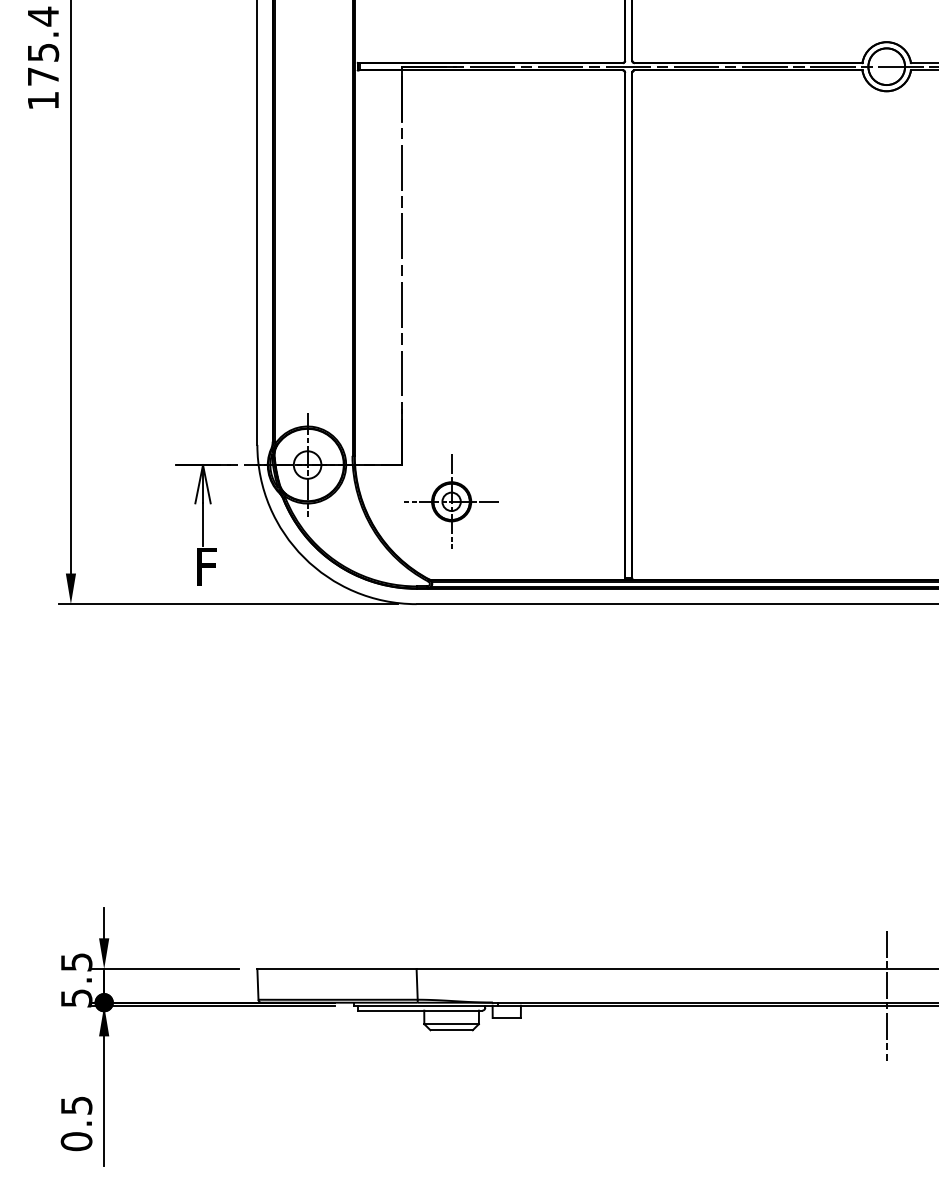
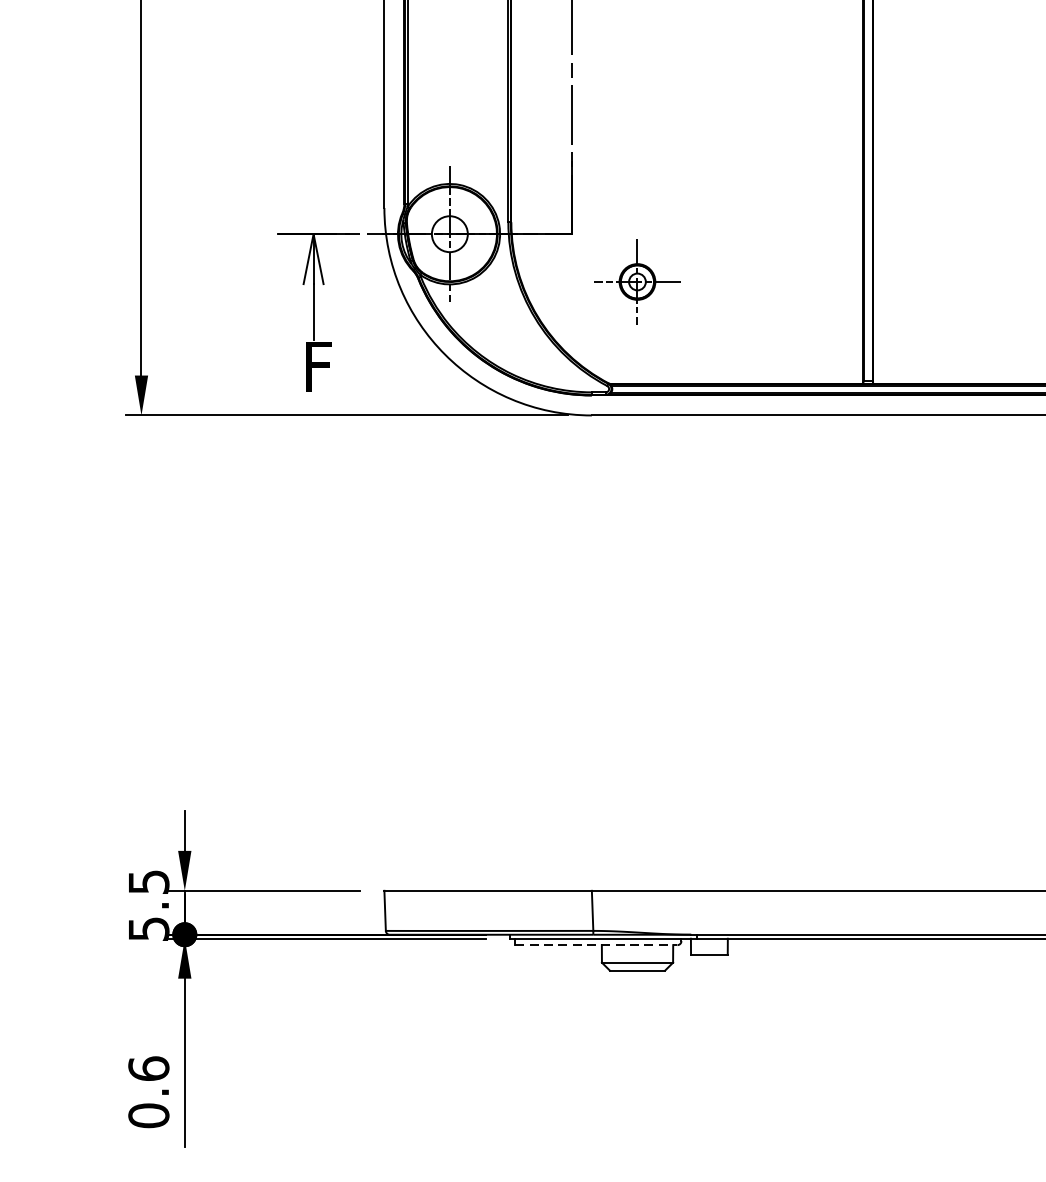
part: (451, 501) -> (637, 281), size x0.7
line: (420, 1010) -> (596, 944), solid -> dashed
text: (76, 1105) -> (148, 1068), 0.5 -> 0.6

